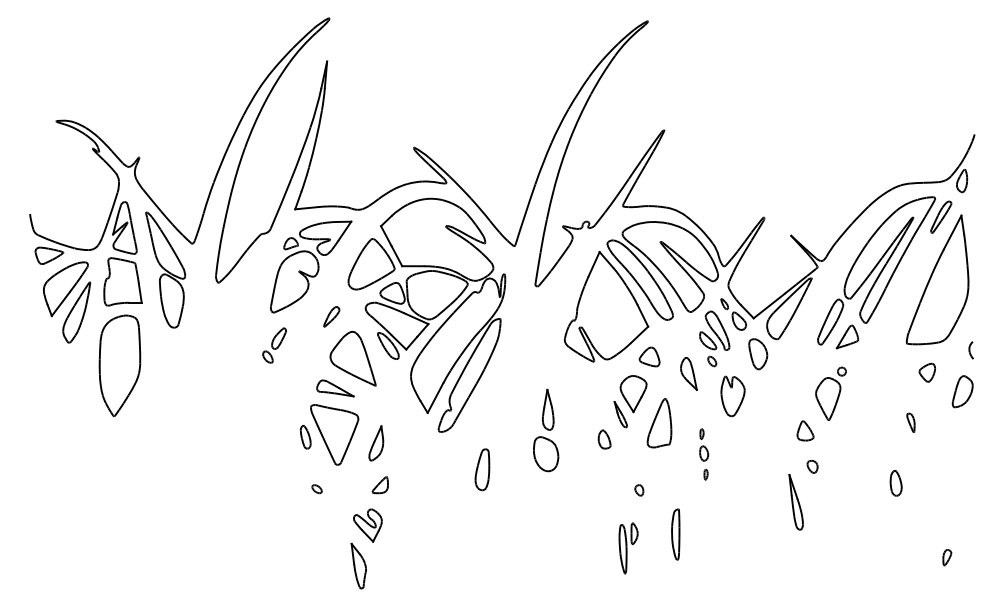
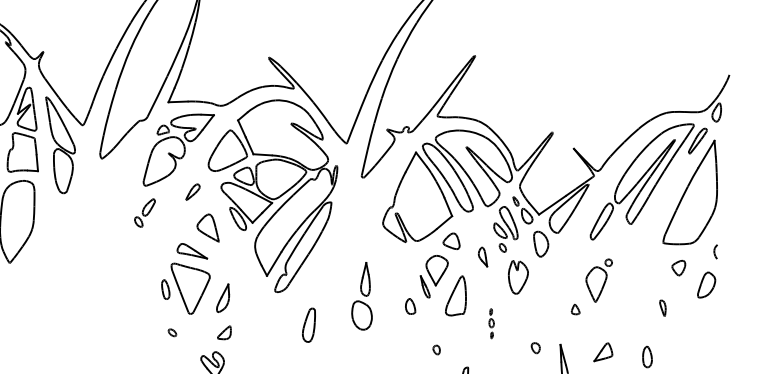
part: (847, 336) -> (603, 352), moved
part: (352, 358) -> (208, 227), size x0.6
part: (688, 373) -> (482, 256), size x0.7
part: (805, 430) -> (575, 309), size x0.6
part: (704, 454) -> (491, 323), size x0.7
part: (812, 466) -> (535, 347), moved

